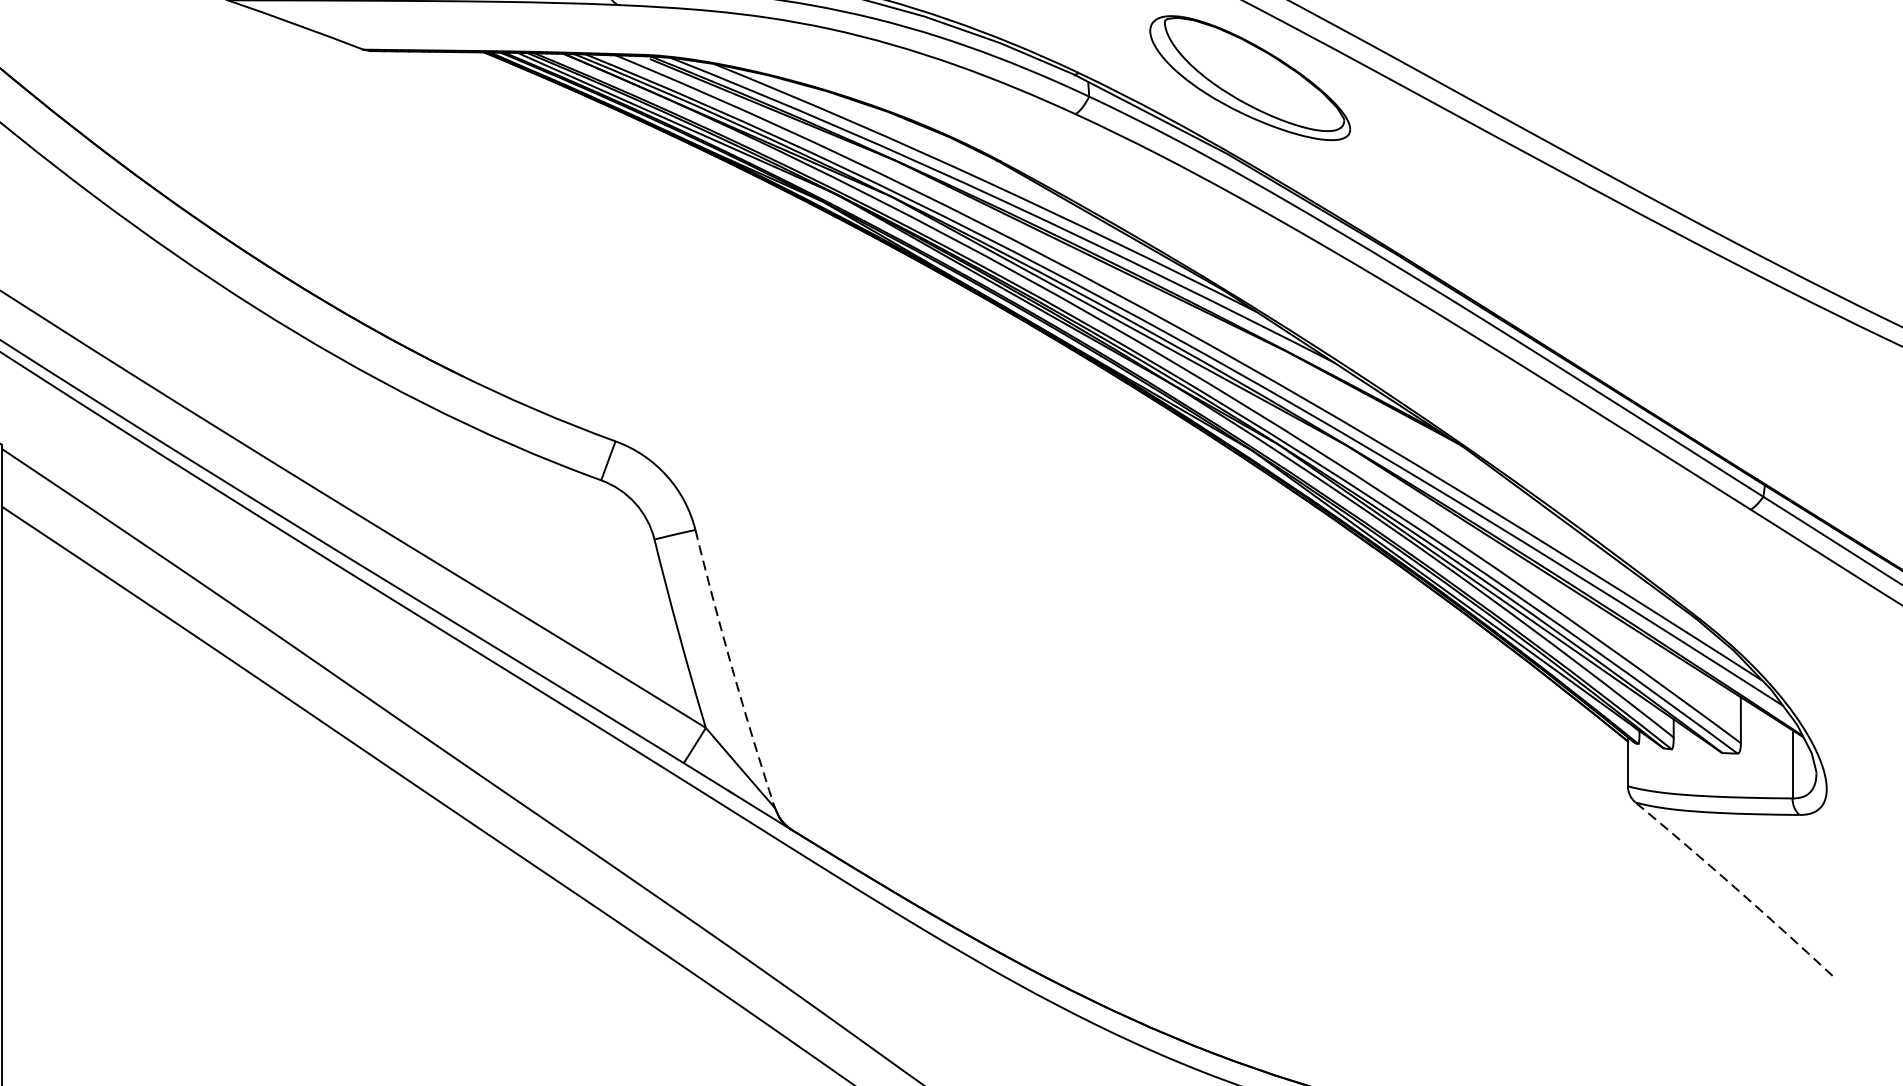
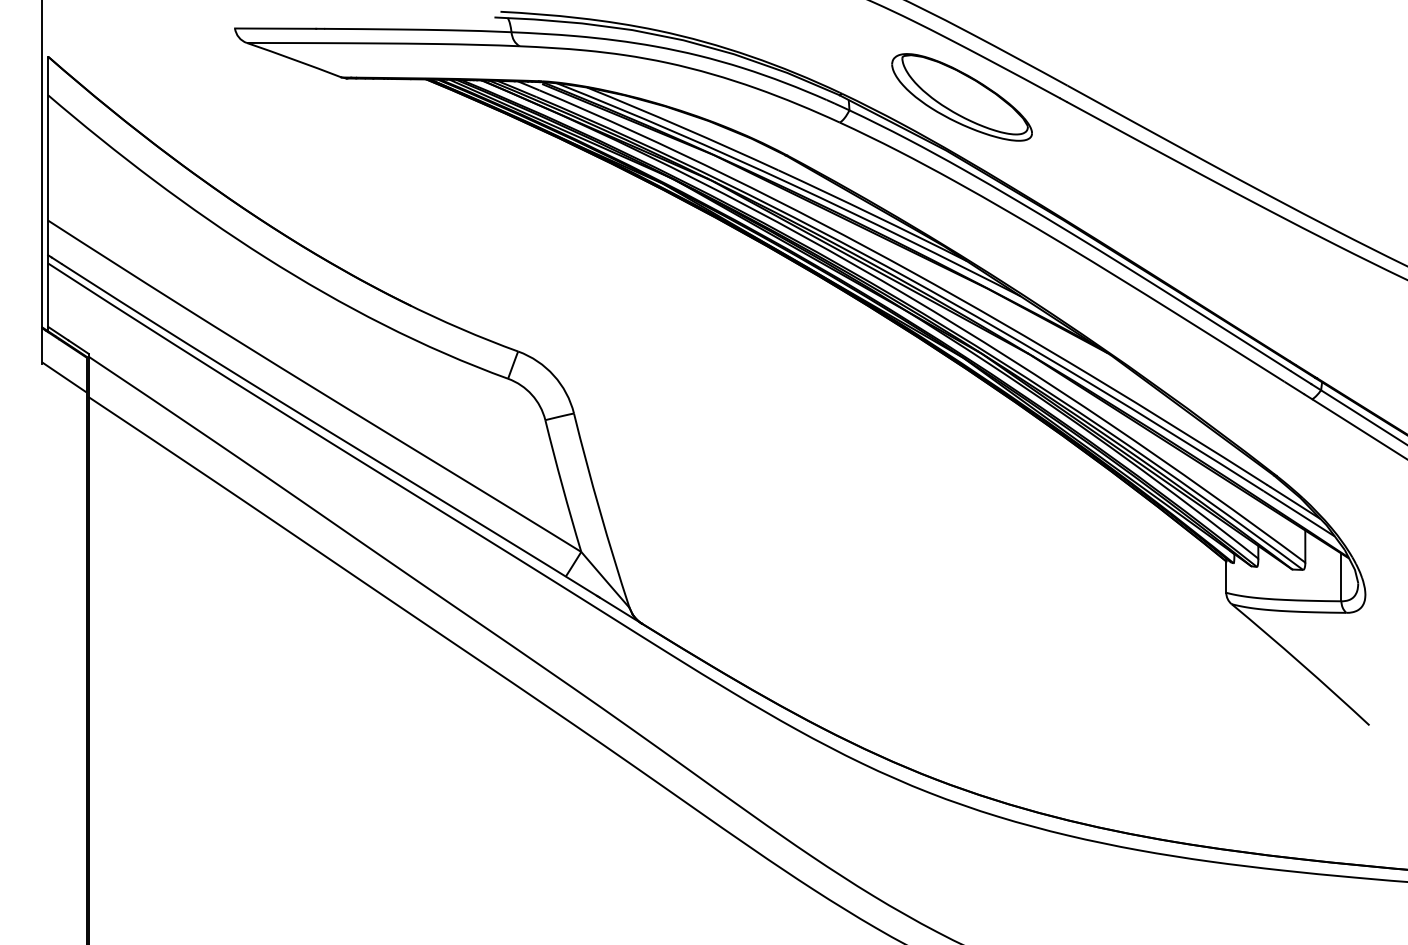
arc: (733, 670) -> (600, 511), dashed -> solid
arc: (1735, 887) -> (1301, 663), dashed -> solid

